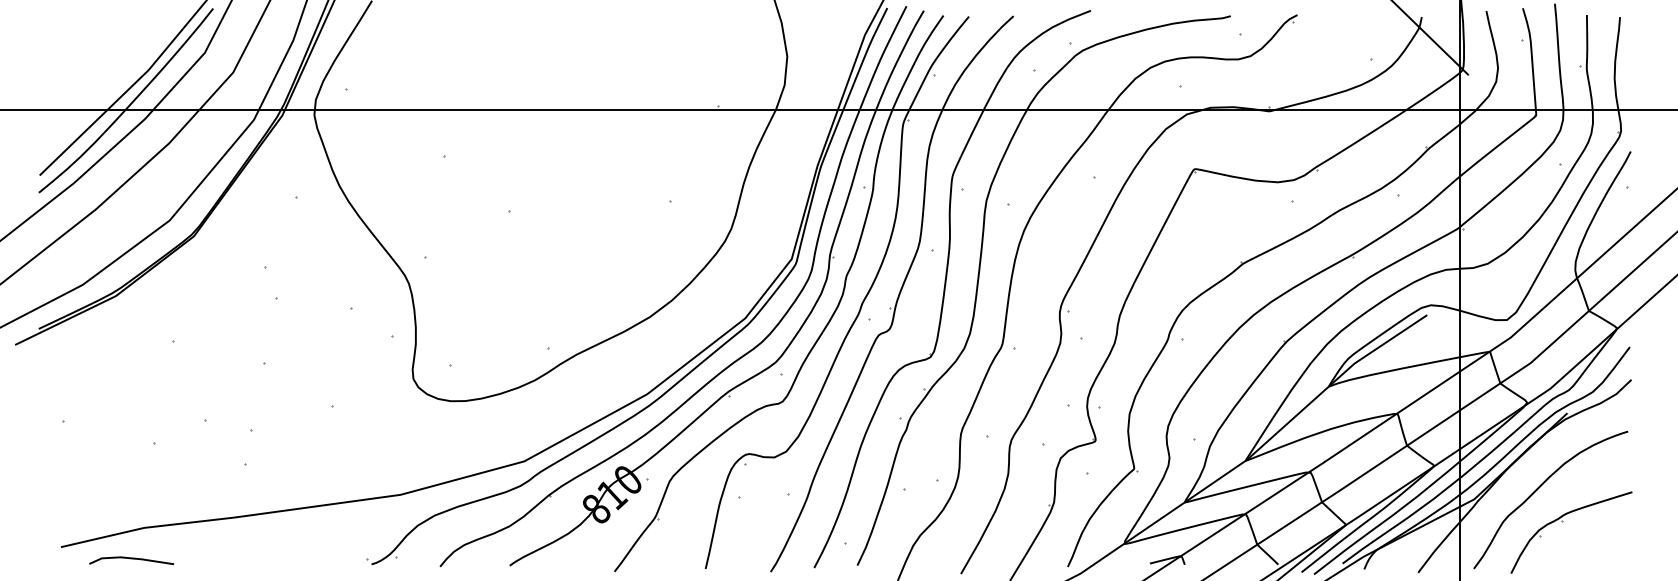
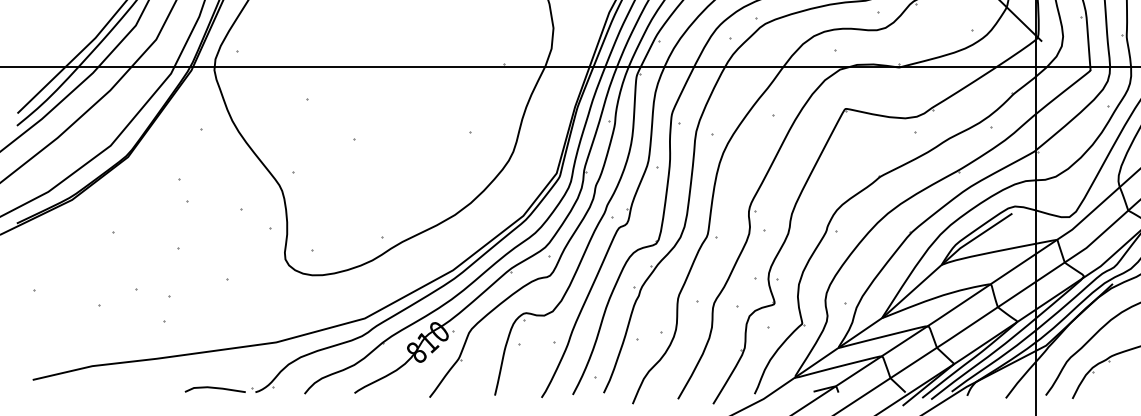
curve: (131, 559) -> (215, 388), moved

